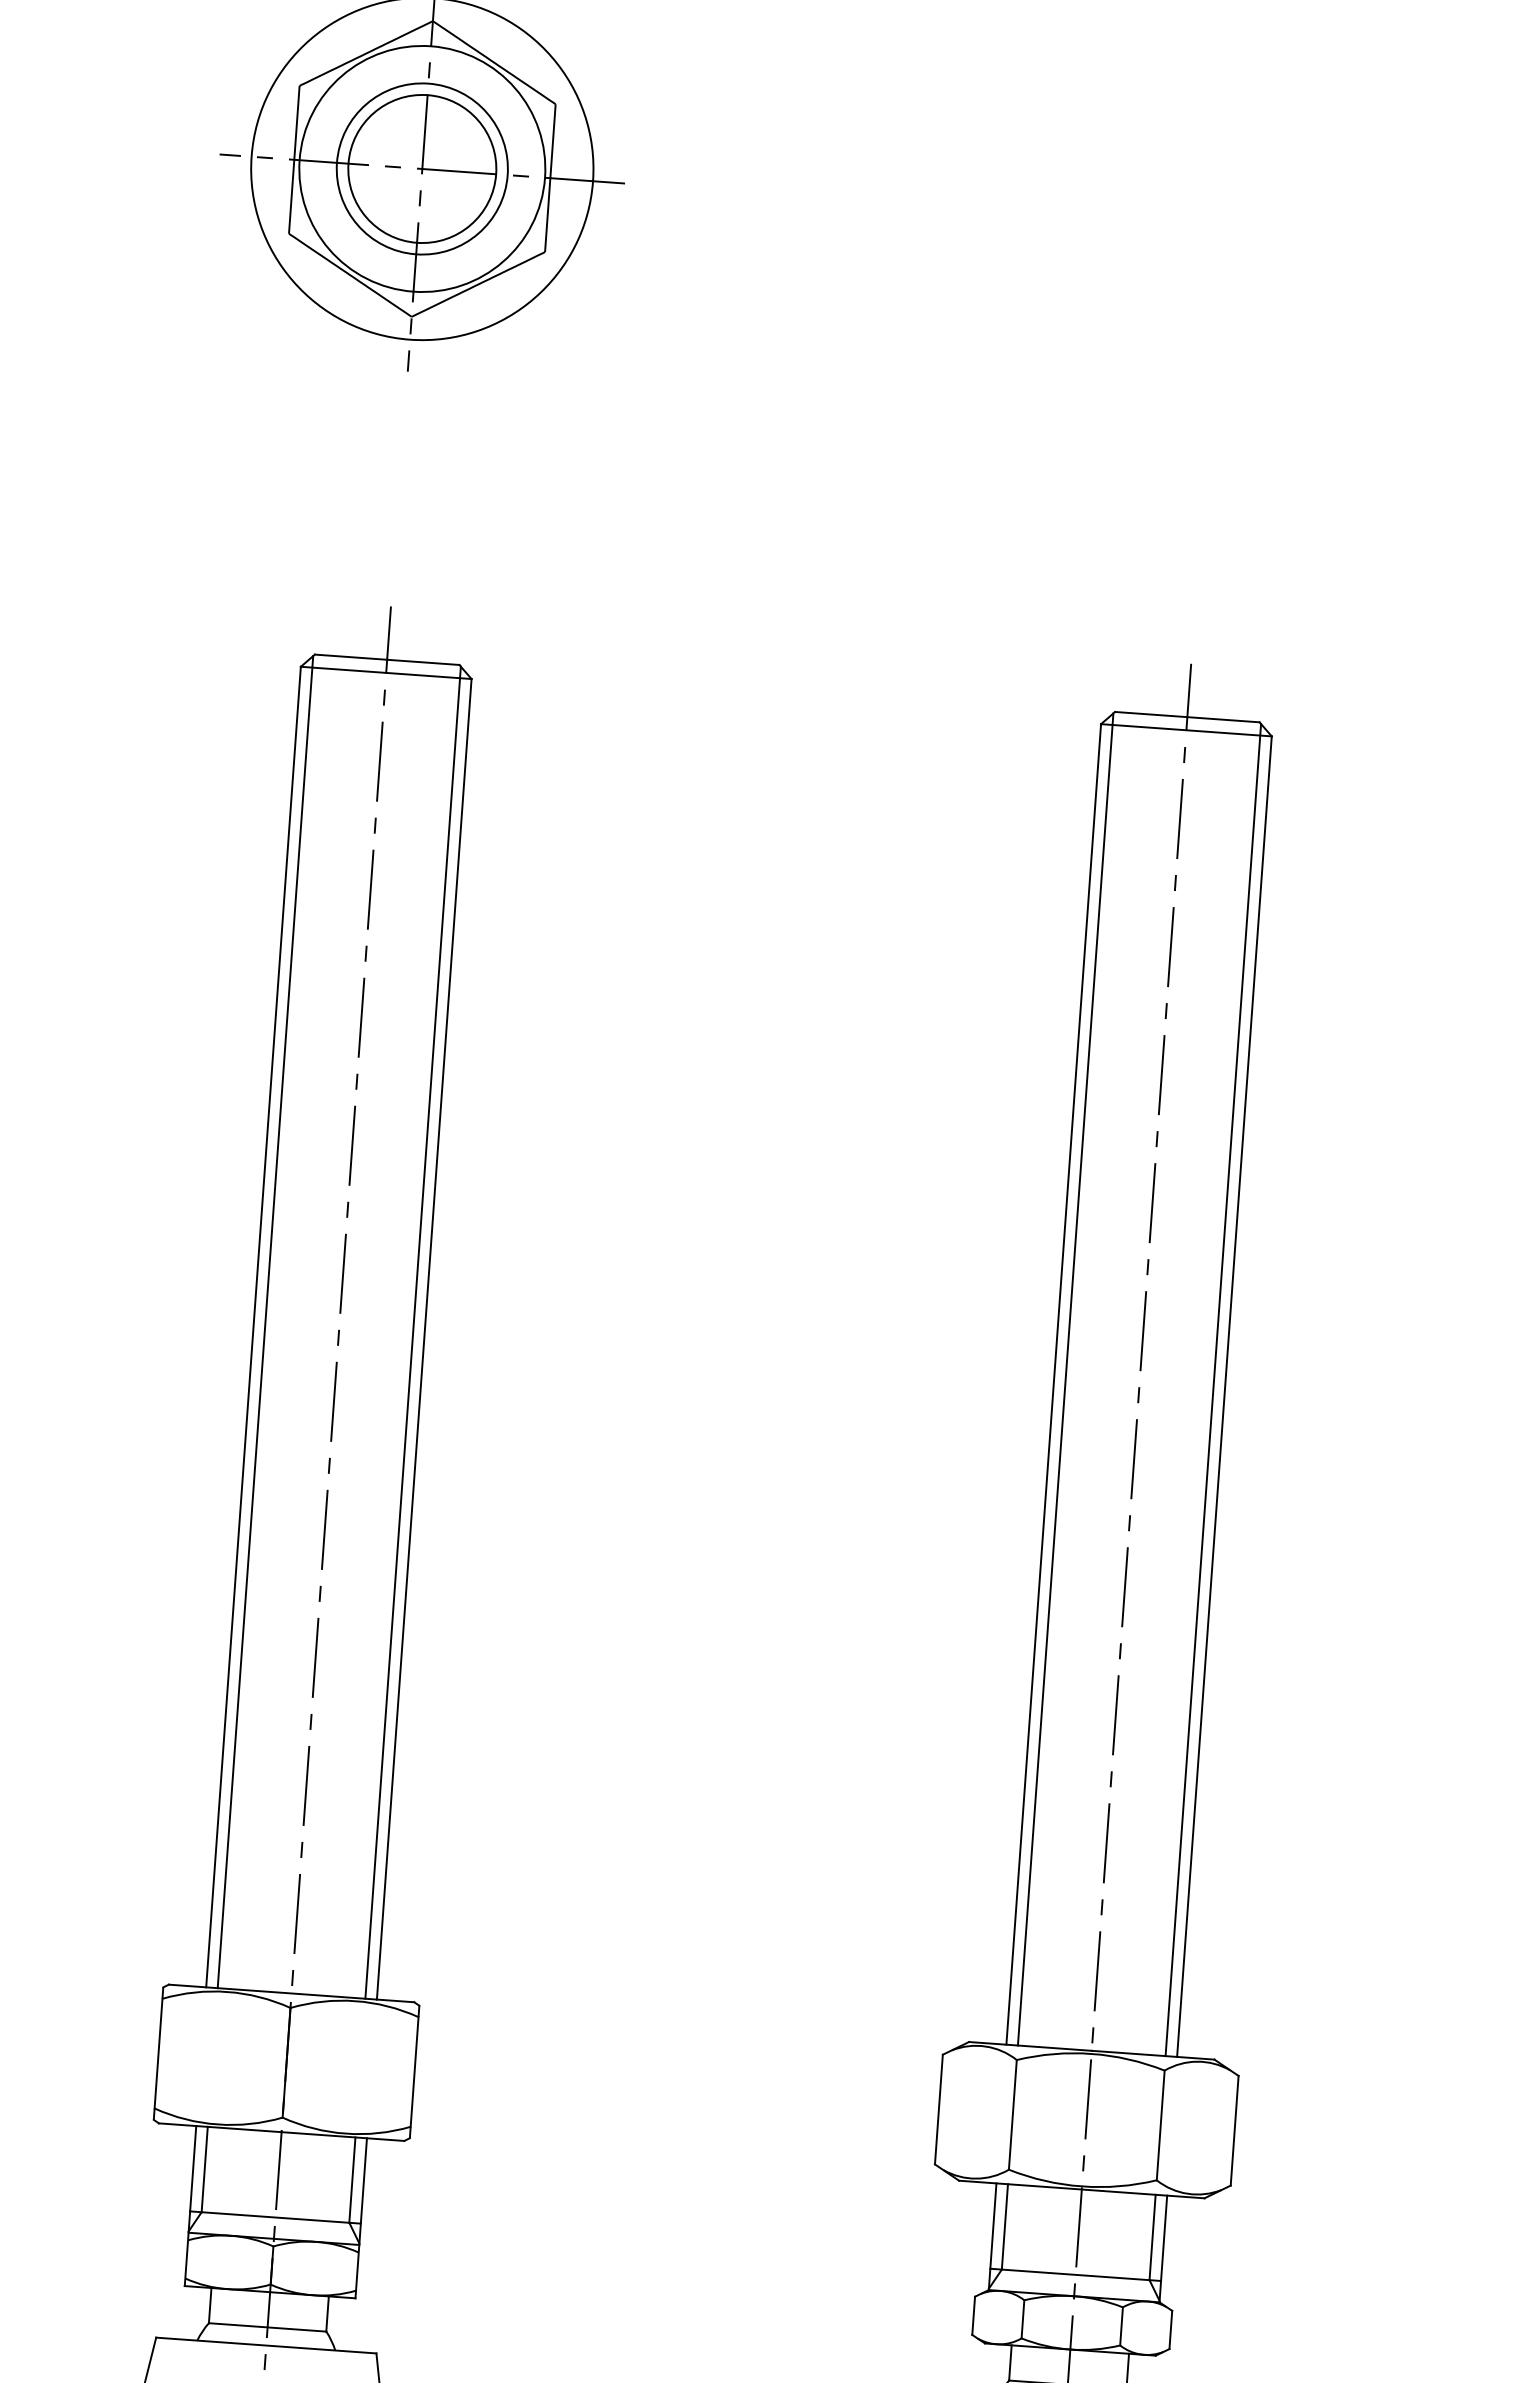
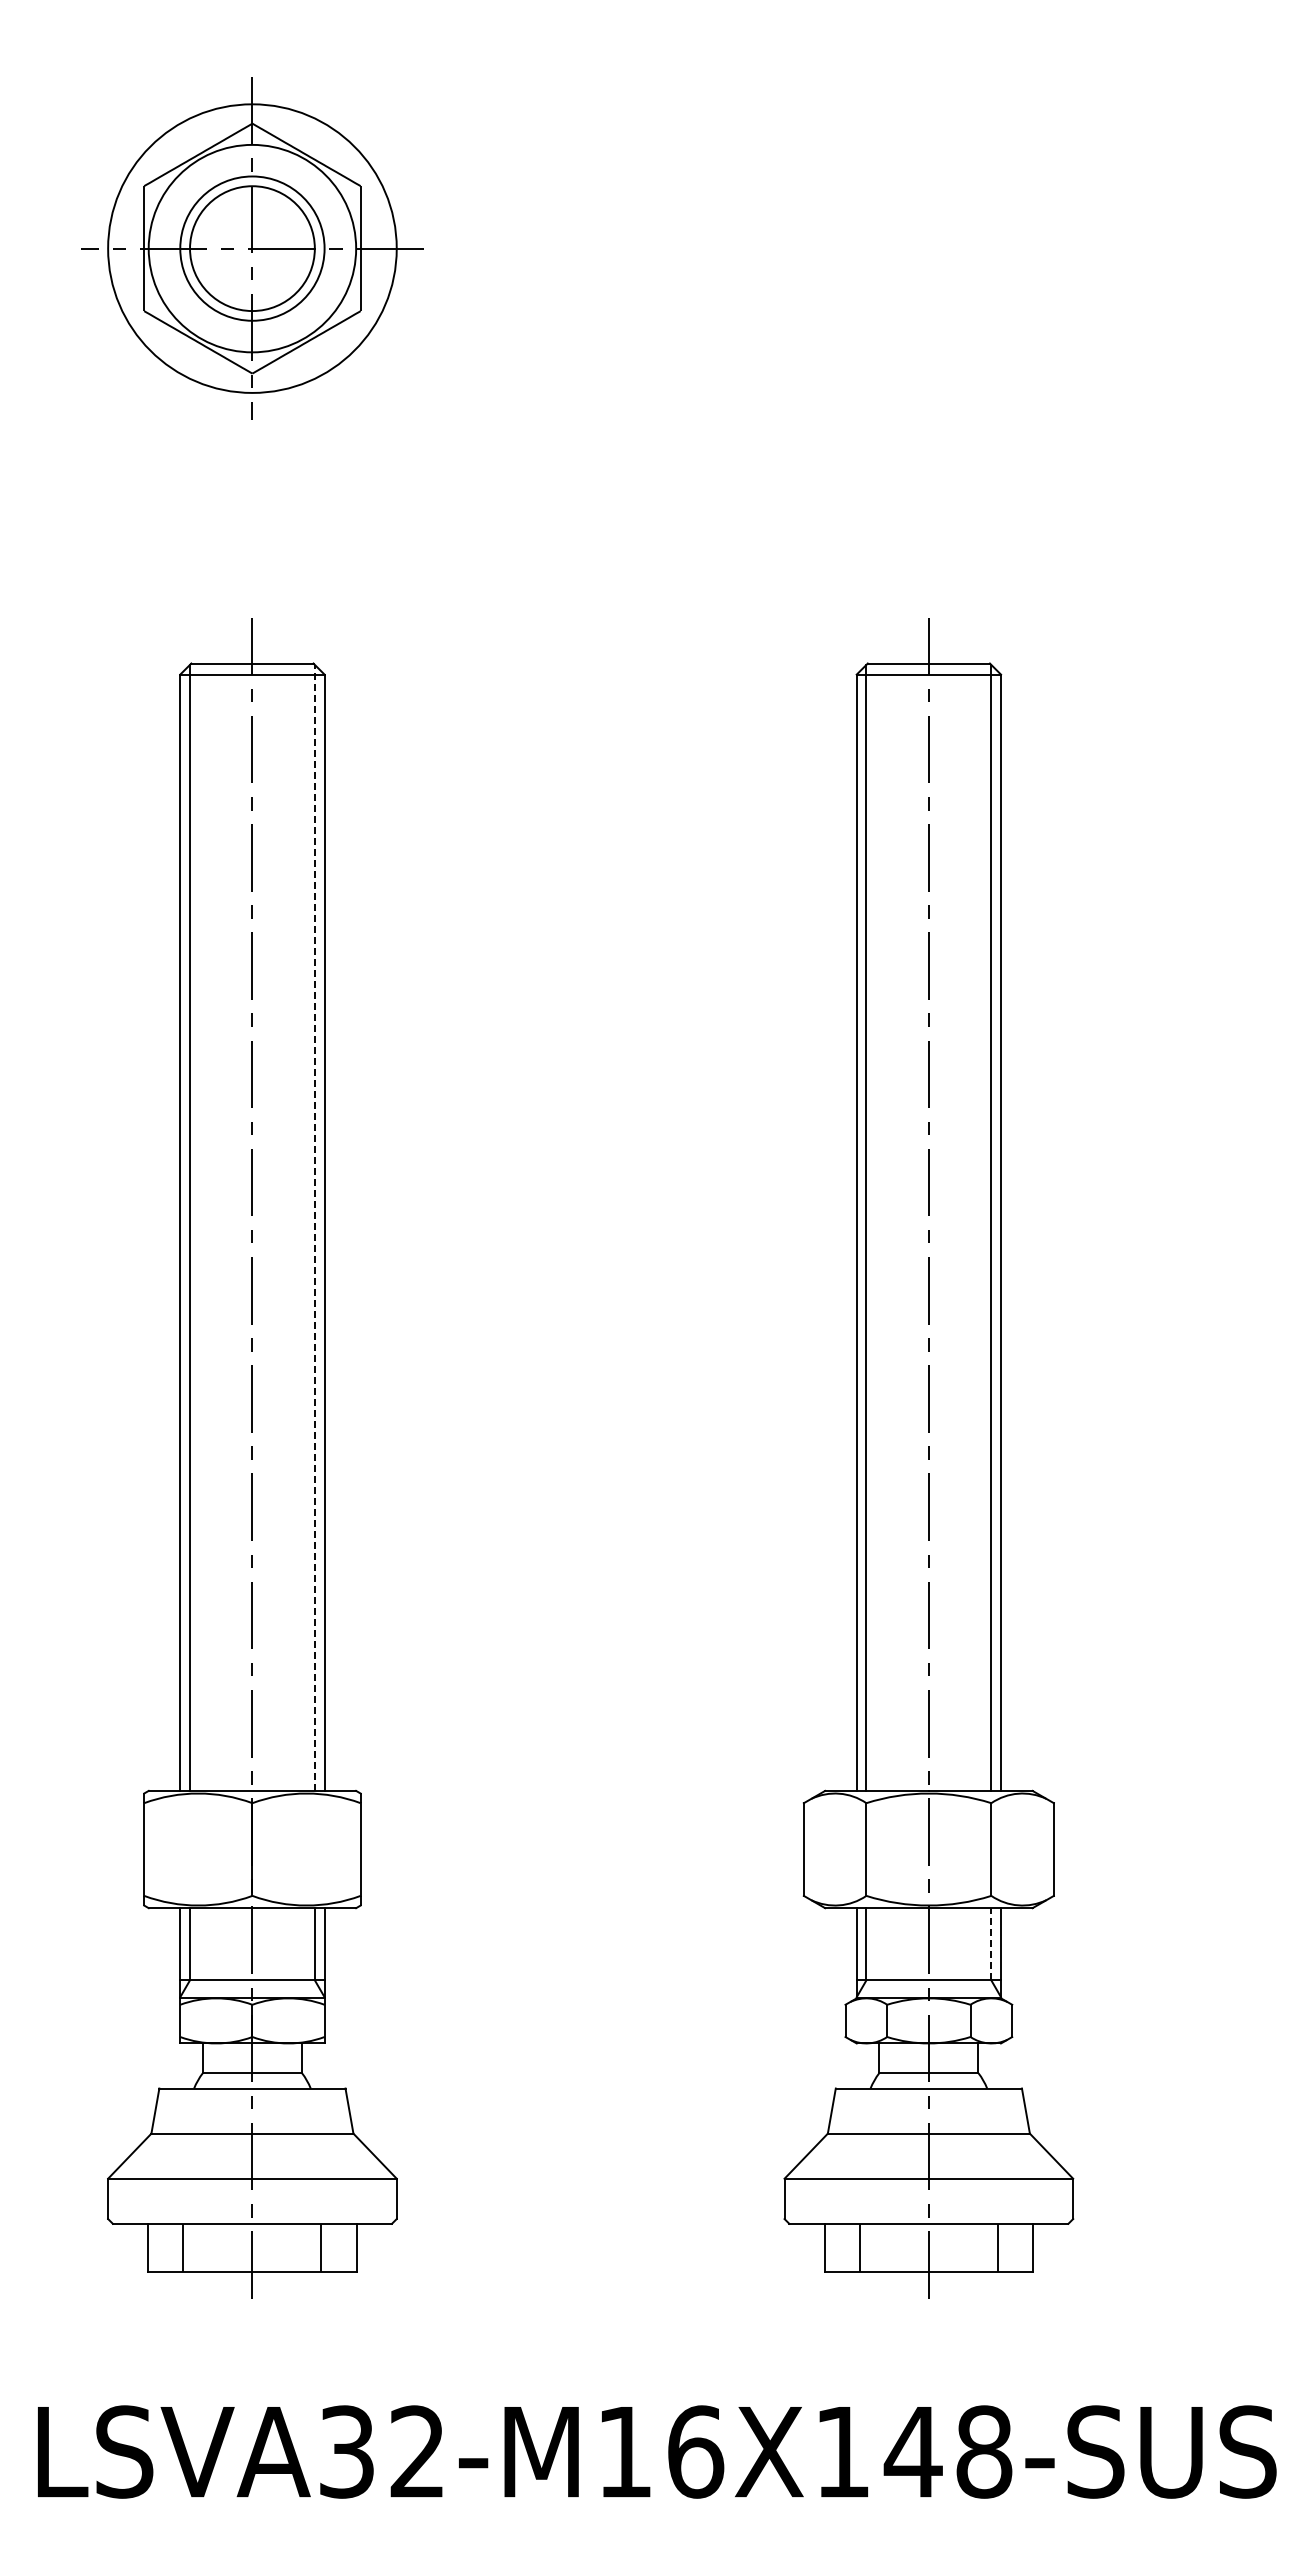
line: (412, 1332) -> (314, 1227), solid -> dashed
line: (1152, 2236) -> (991, 1943), solid -> dashed

